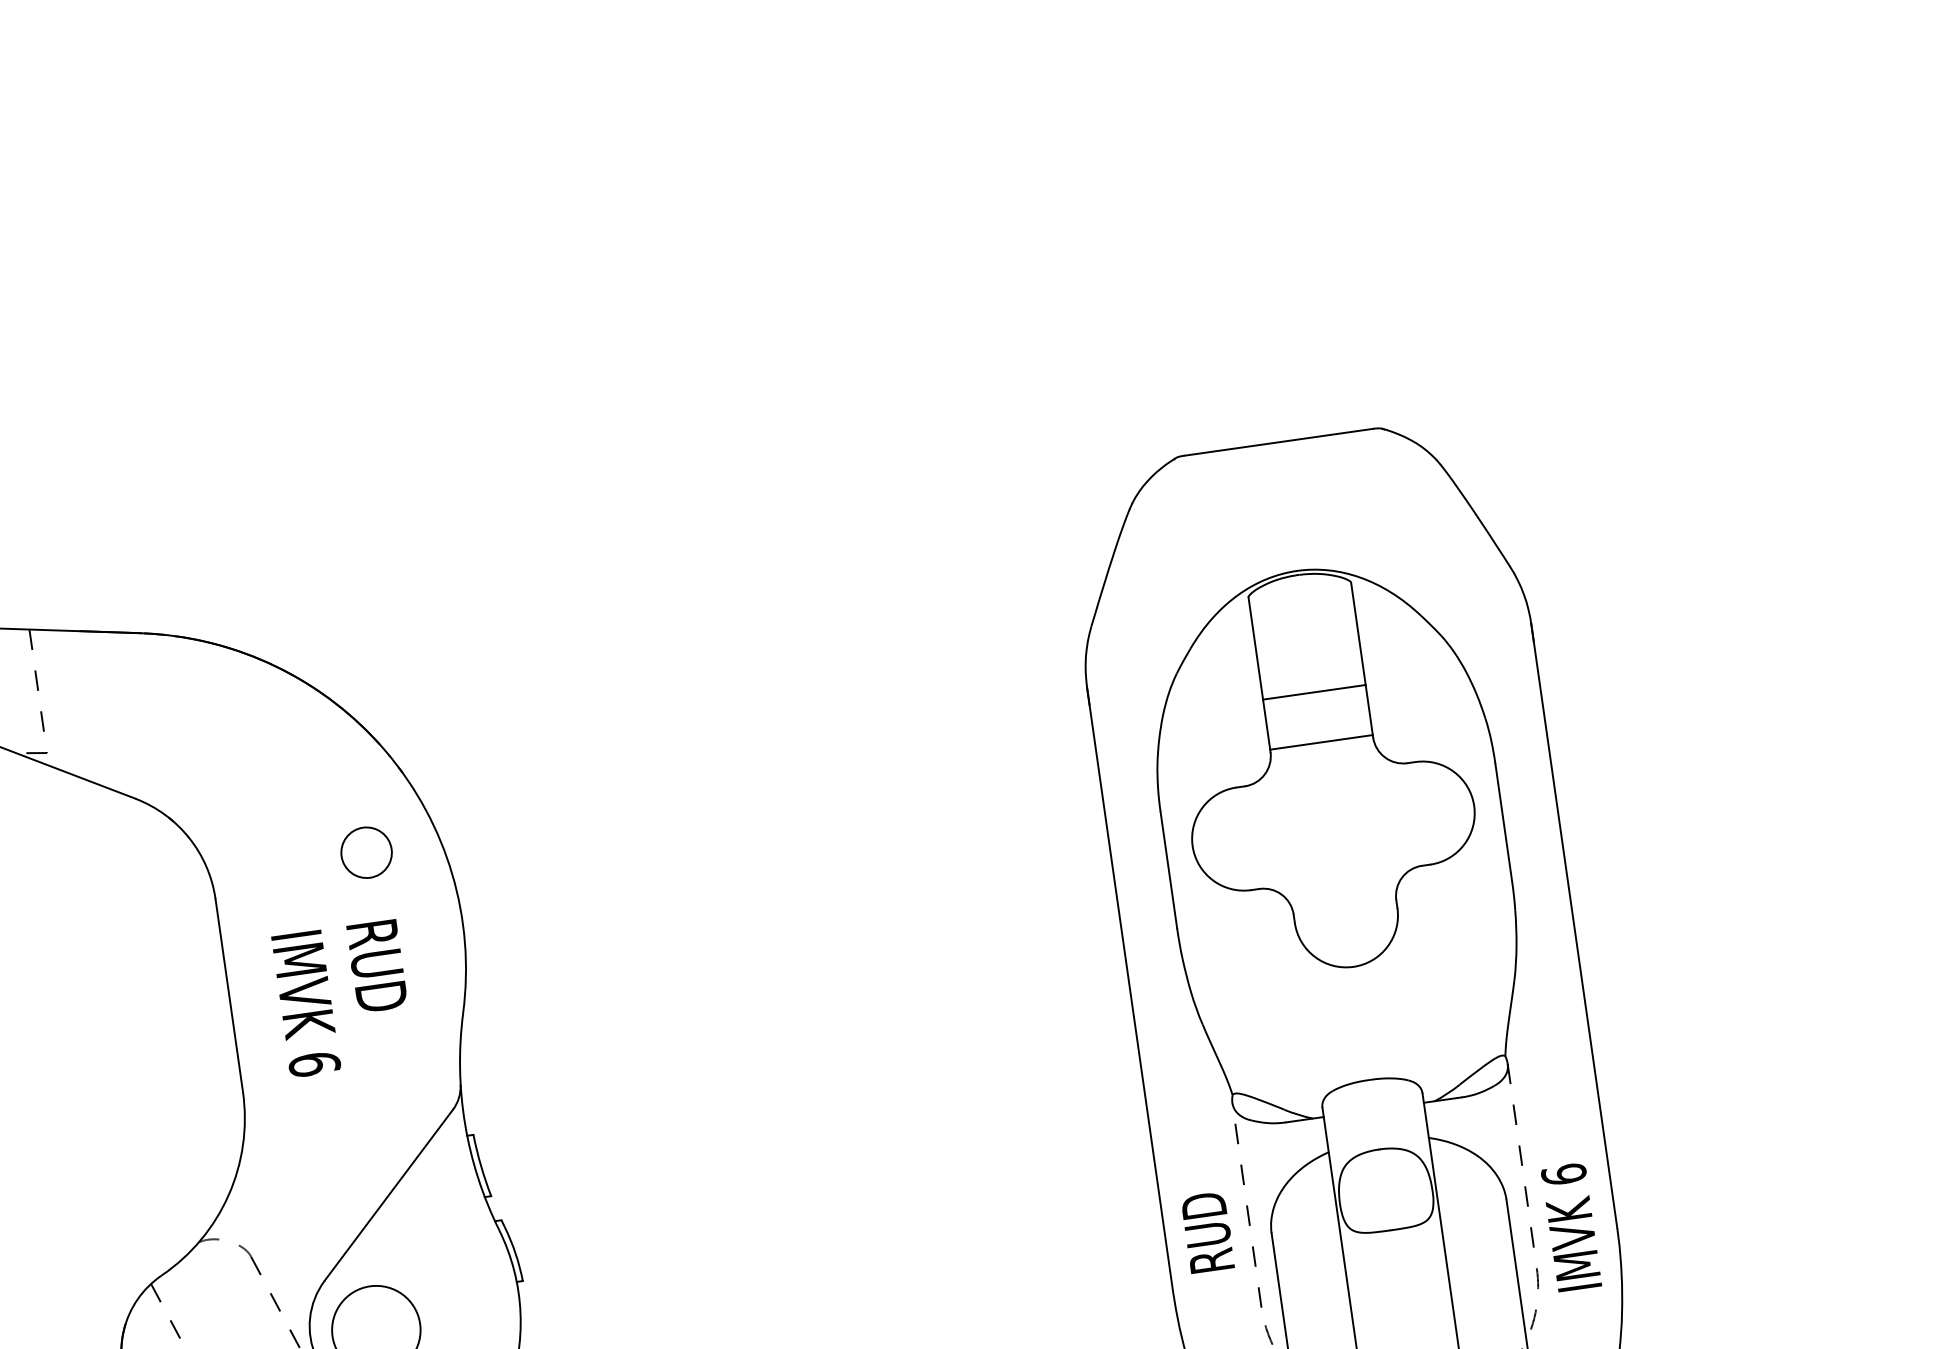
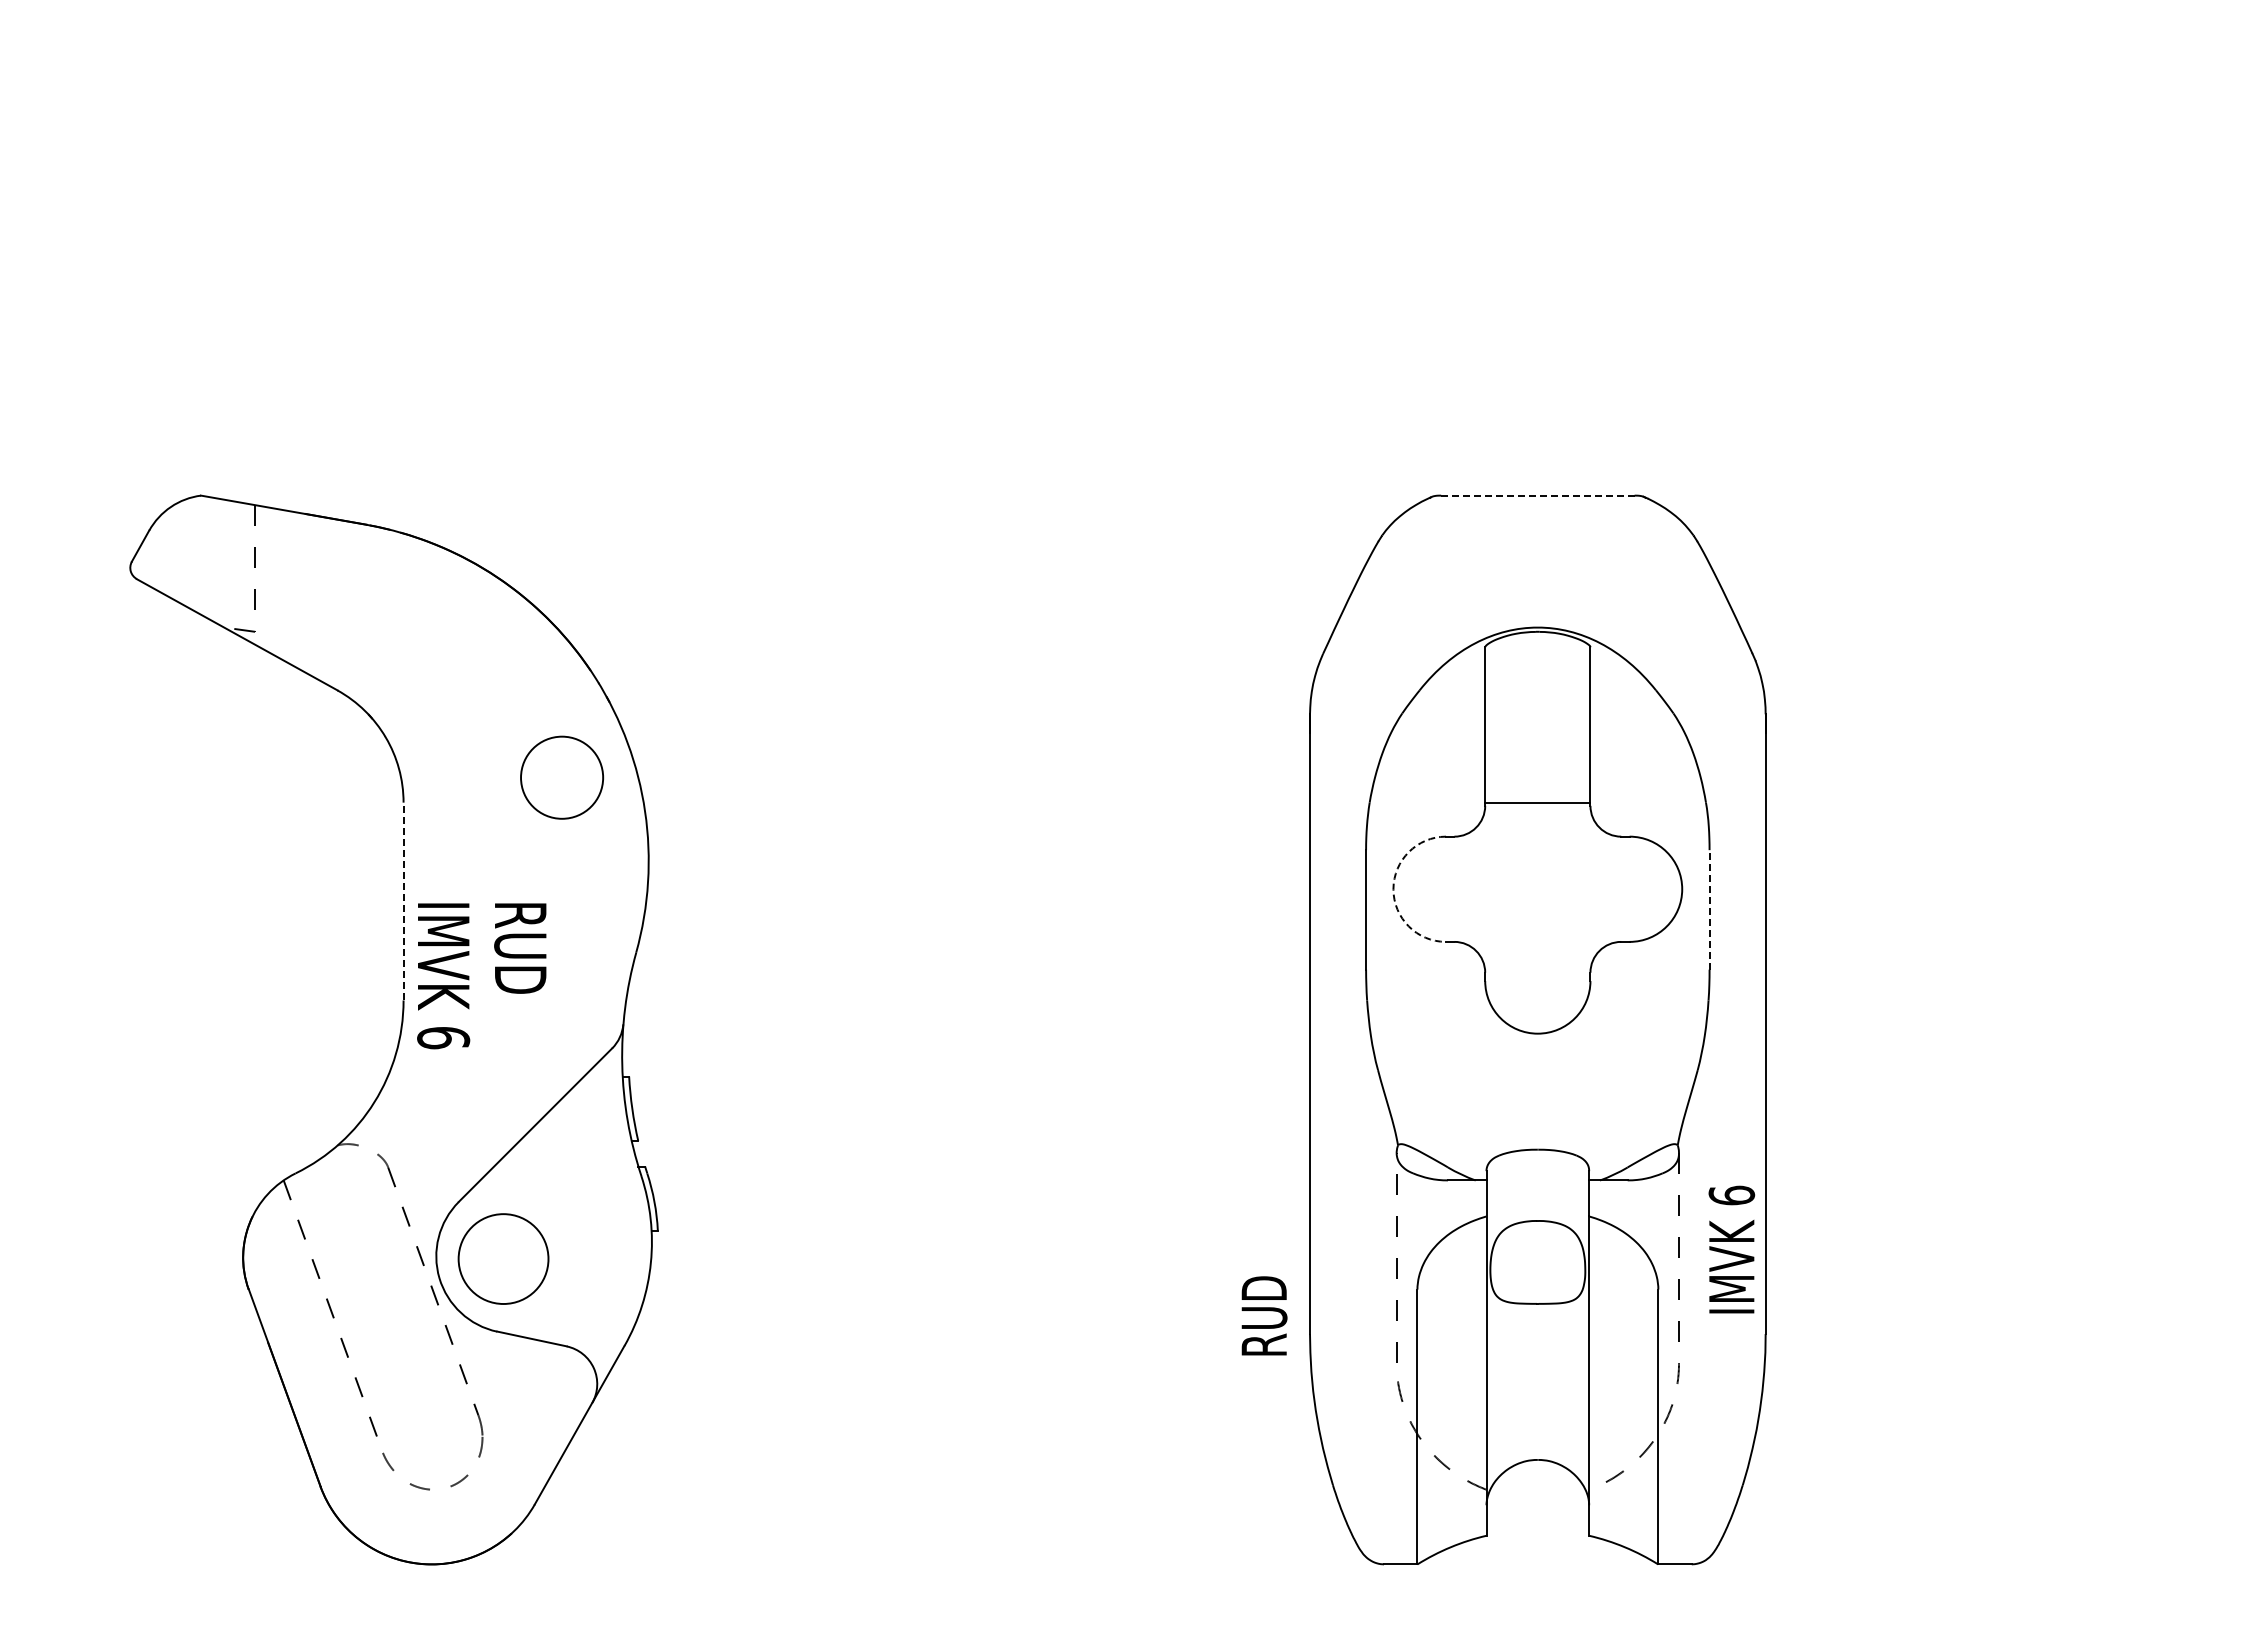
line: (1278, 442) -> (1537, 495), solid -> dashed
line: (1314, 692) -> (1537, 752), removed
line: (1503, 821) -> (1709, 909), solid -> dashed
arc: (1192, 846) -> (1393, 889), solid -> dashed
circle: (366, 852) -> (561, 777), size x1.6
line: (229, 995) -> (403, 901), solid -> dashed
text: (343, 999) -> (481, 976), moved
text: (1571, 1227) -> (1731, 1249), moved
text: (1207, 1232) -> (1264, 1315), moved

